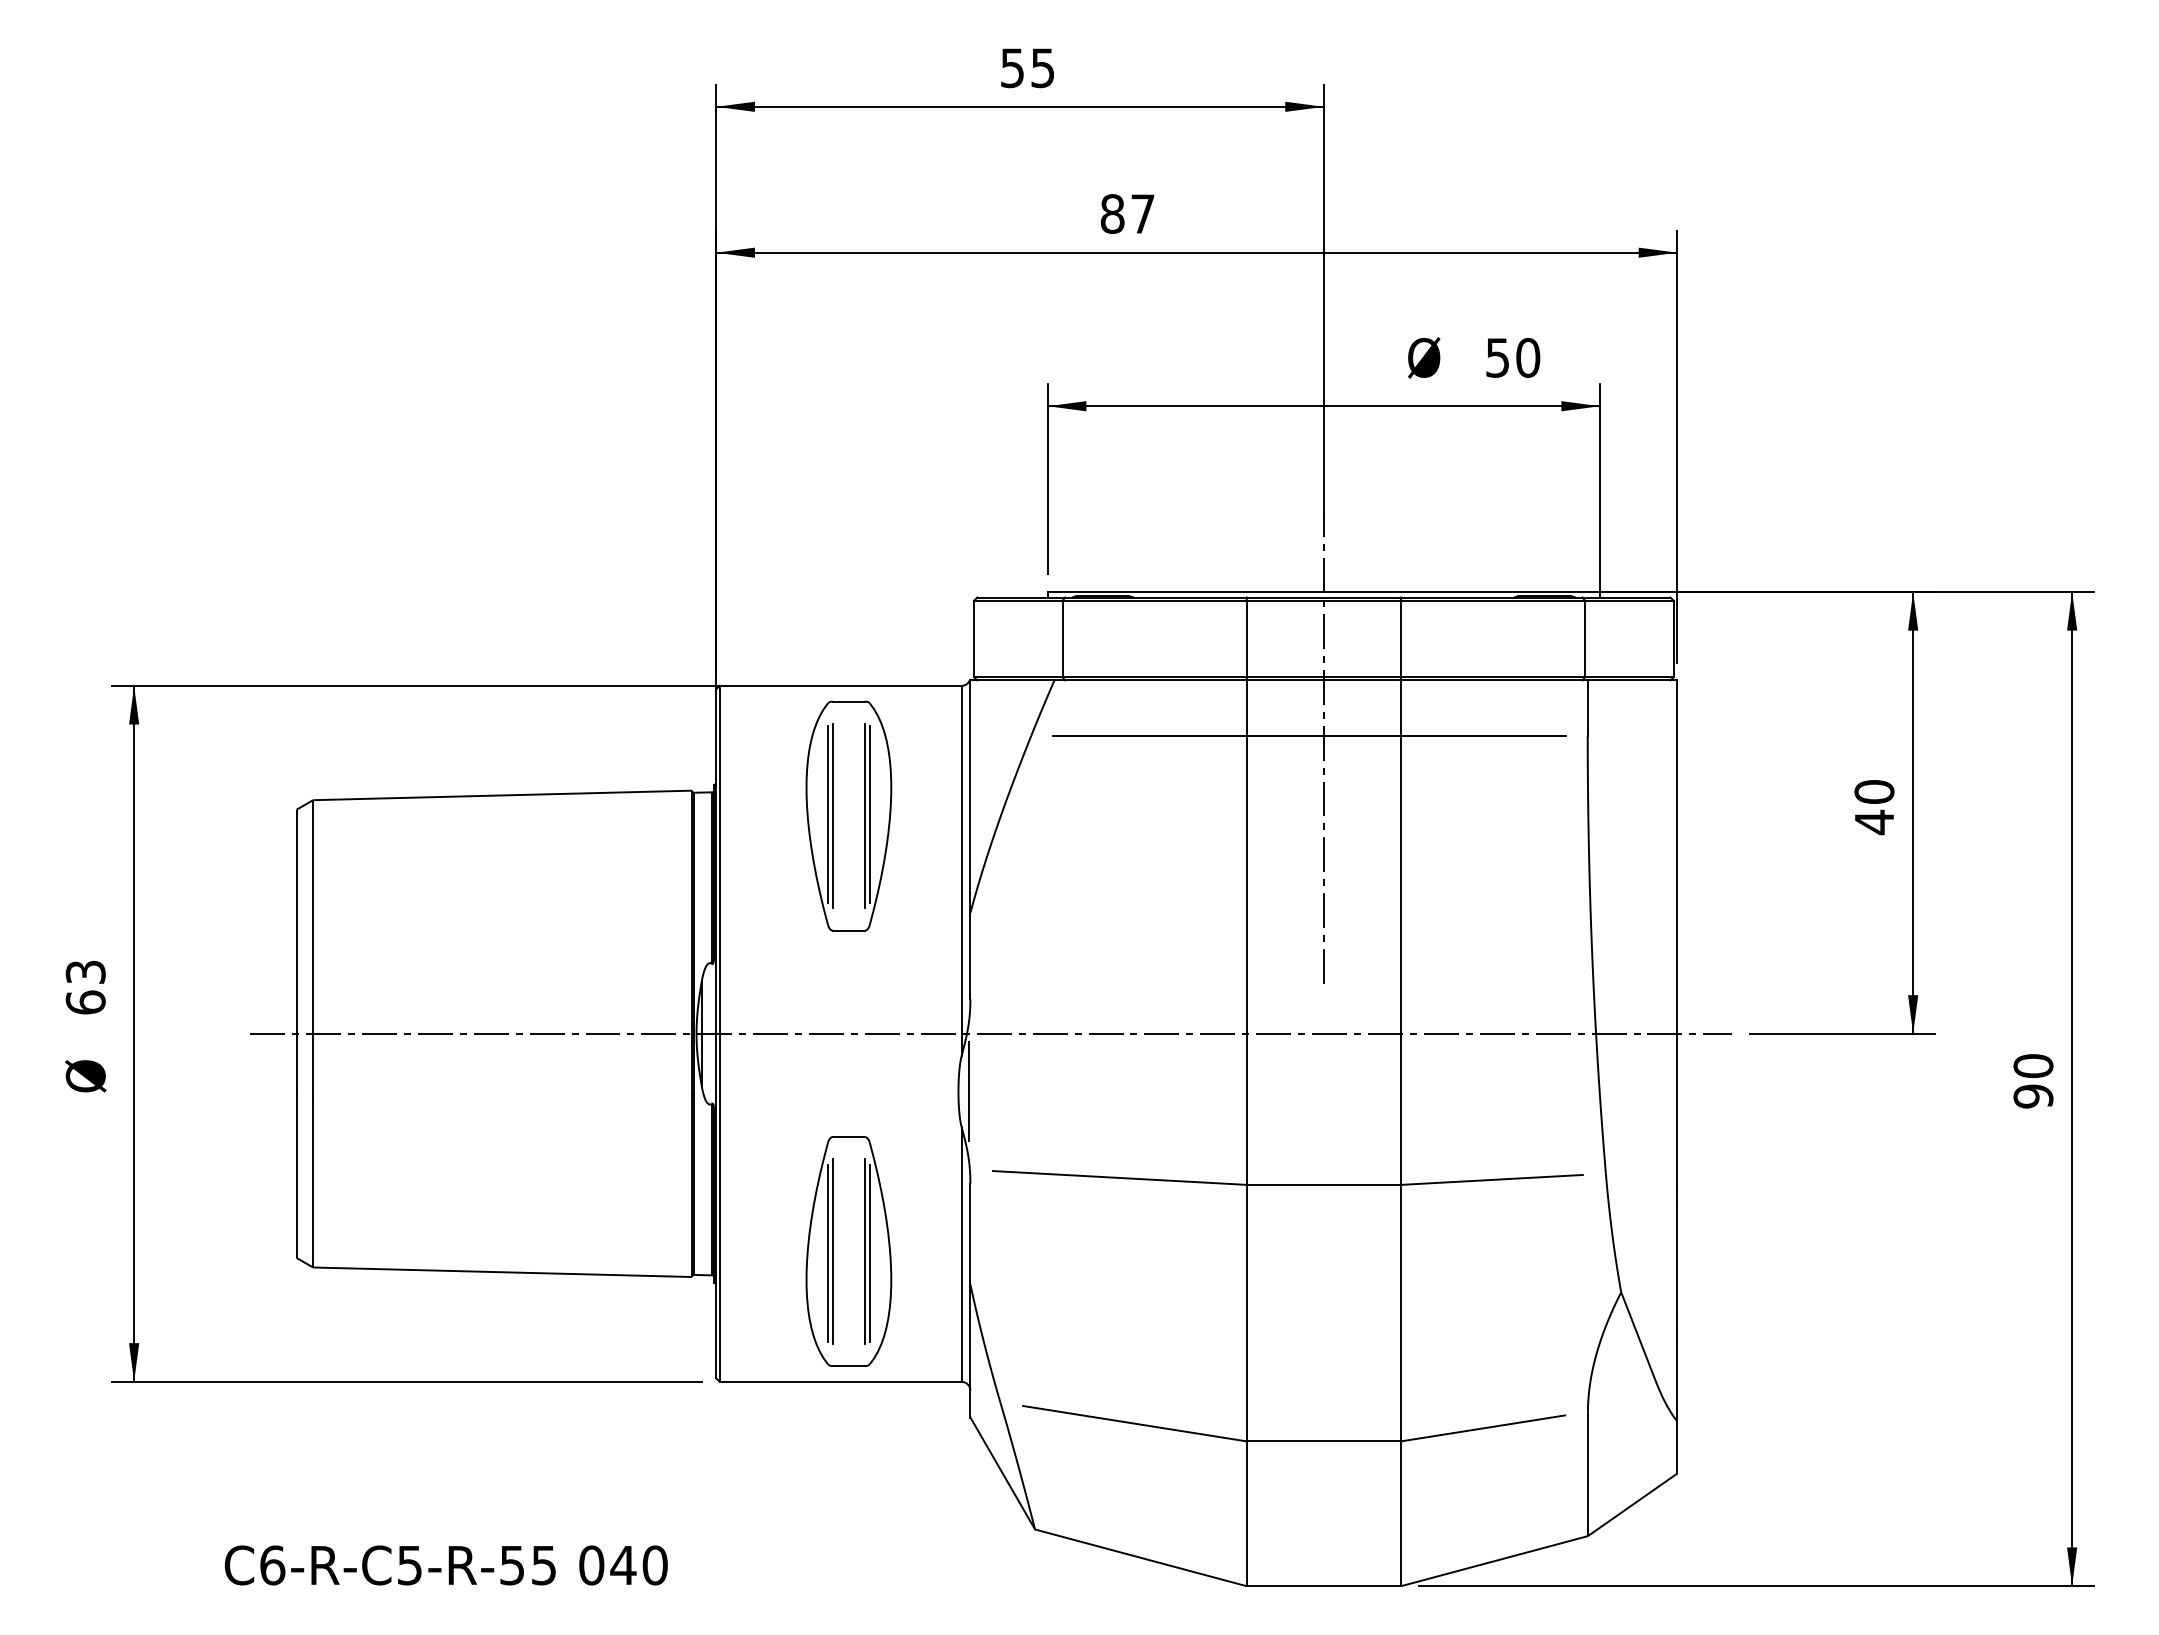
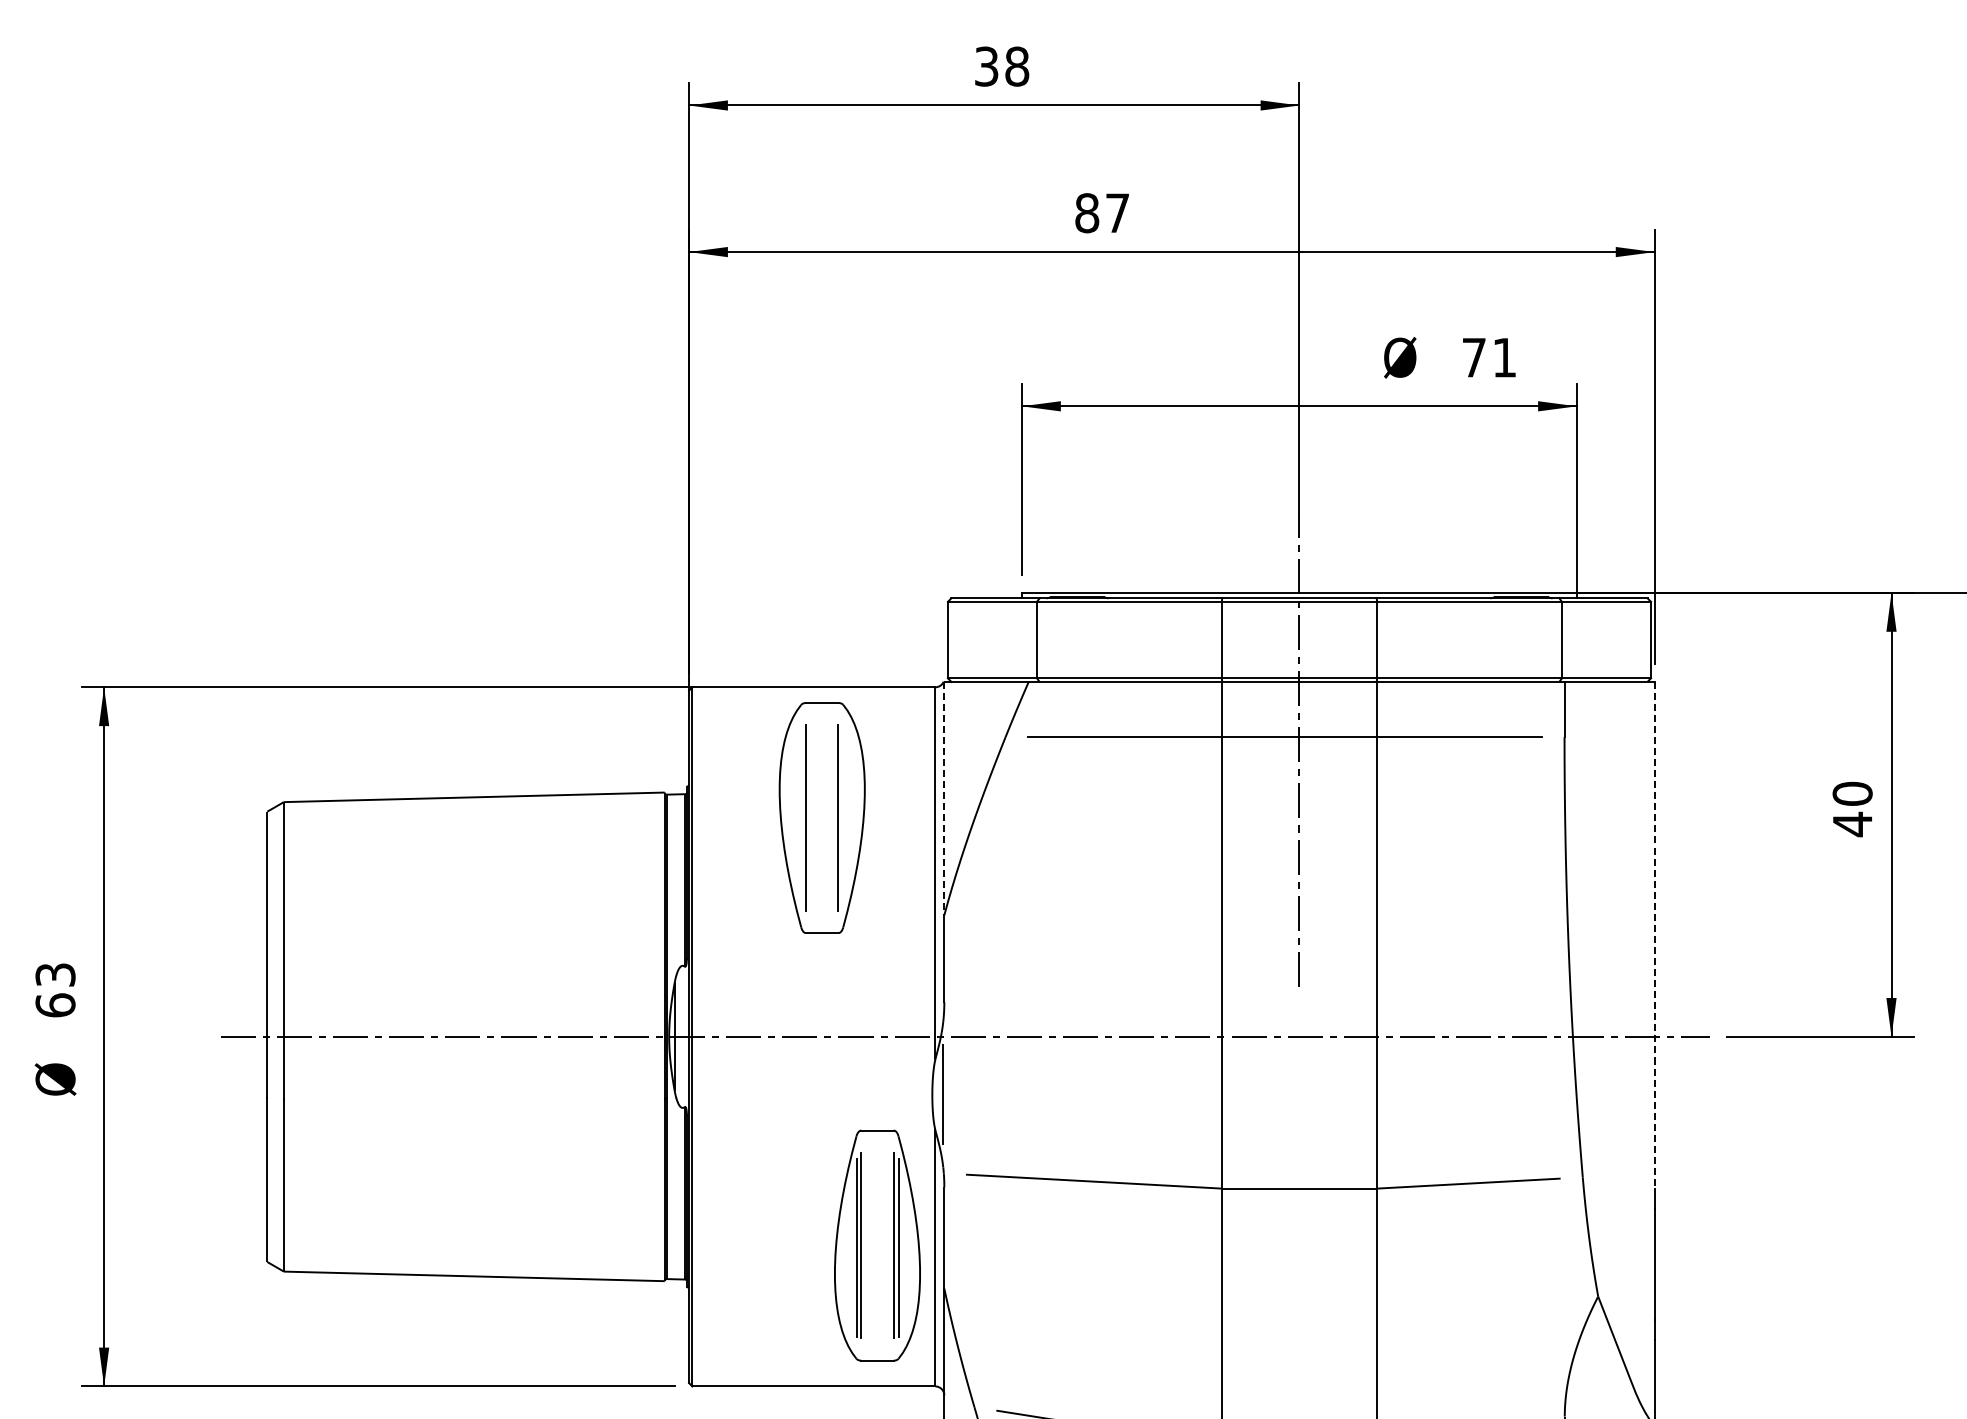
text: (1027, 68) -> (1001, 66), 55 -> 38
text: (1513, 357) -> (1489, 357), 50 -> 71
line: (970, 797) -> (944, 799), solid -> dashed
line: (827, 813) -> (800, 815), removed
line: (869, 813) -> (842, 815), removed
line: (1677, 933) -> (1654, 936), solid -> dashed
part: (848, 1251) -> (877, 1245), moved

